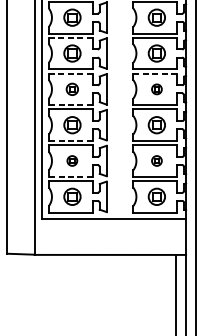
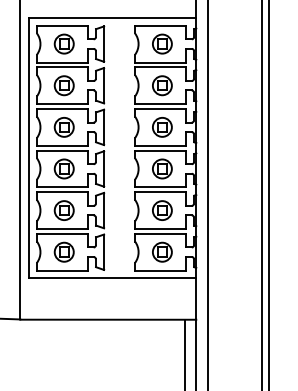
line: (70, 37) -> (62, 67), dashed -> solid
line: (70, 73) -> (62, 108), dashed -> solid
line: (155, 73) -> (160, 108), dashed -> solid
part: (71, 89) -> (63, 127), size x1.43
part: (157, 89) -> (162, 127), size x1.67
line: (70, 104) -> (62, 145), dashed -> solid
line: (70, 141) -> (62, 187), dashed -> solid
part: (71, 160) -> (63, 210), size x1.67
part: (157, 160) -> (162, 210), size x1.67
line: (70, 177) -> (62, 229), dashed -> solid

